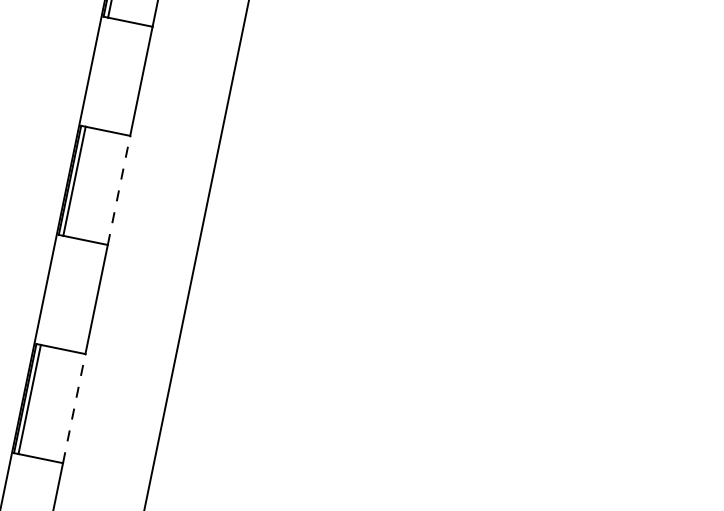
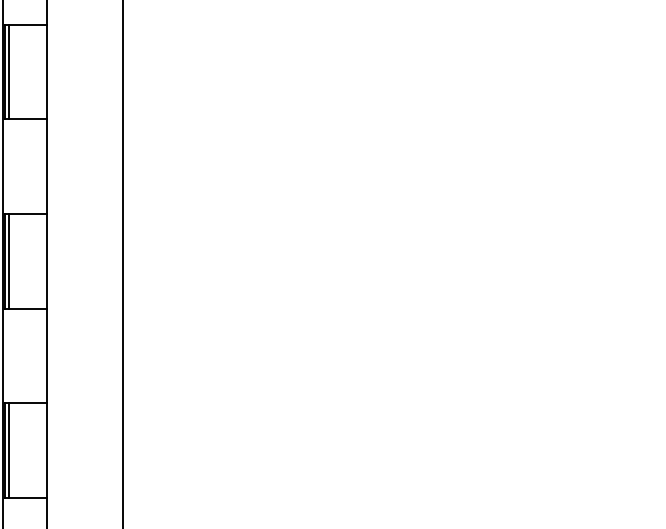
line: (119, 189) -> (47, 260), dashed -> solid
line: (74, 408) -> (47, 450), dashed -> solid

